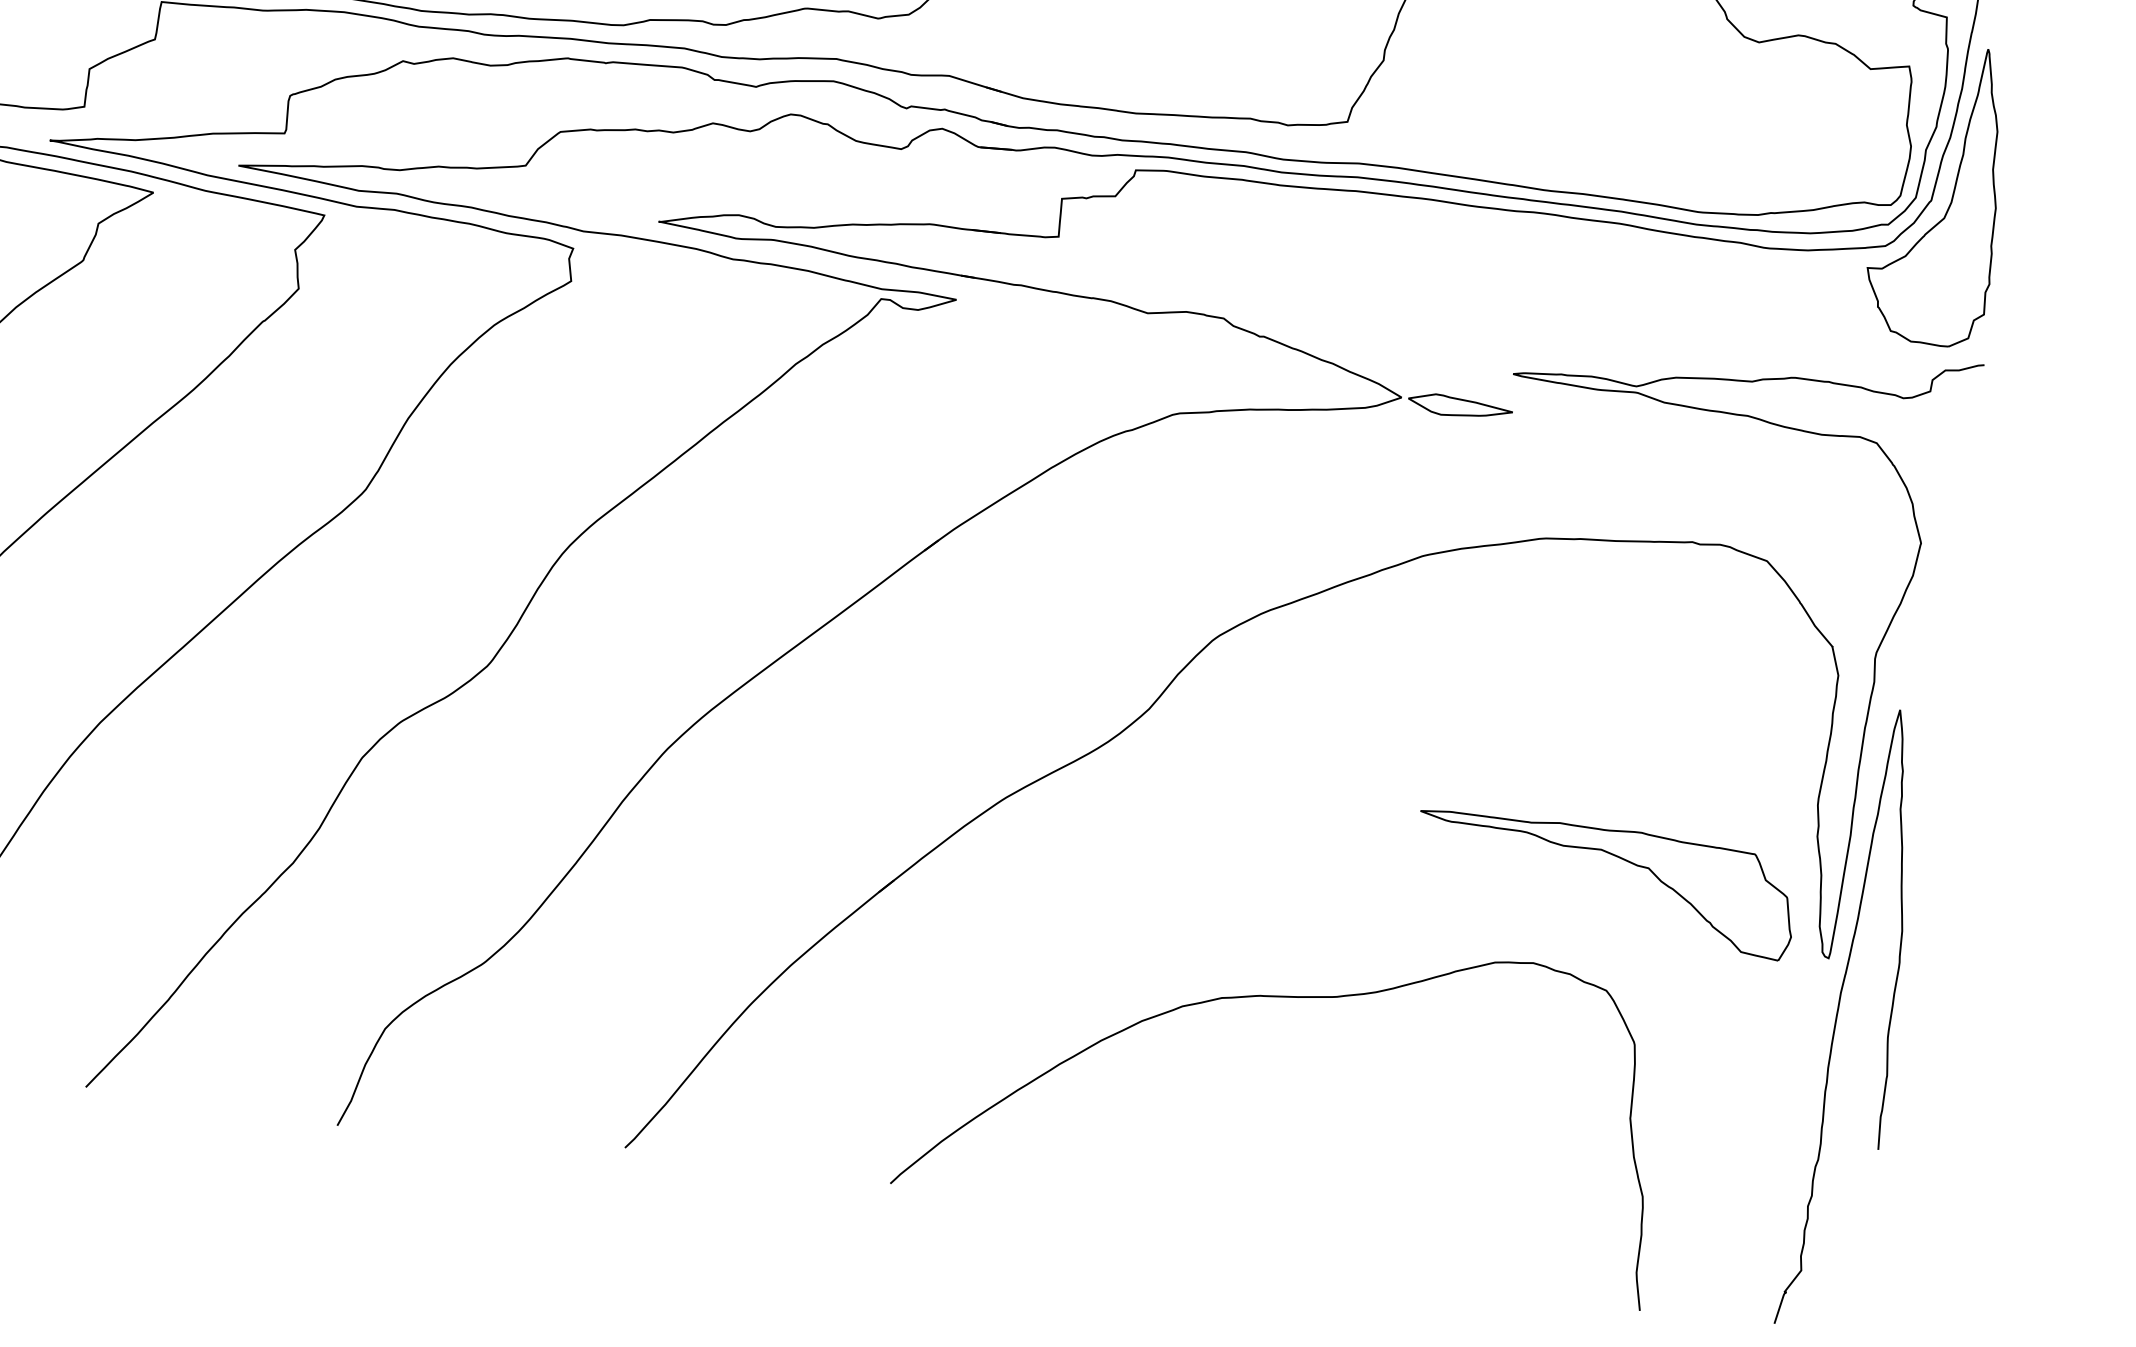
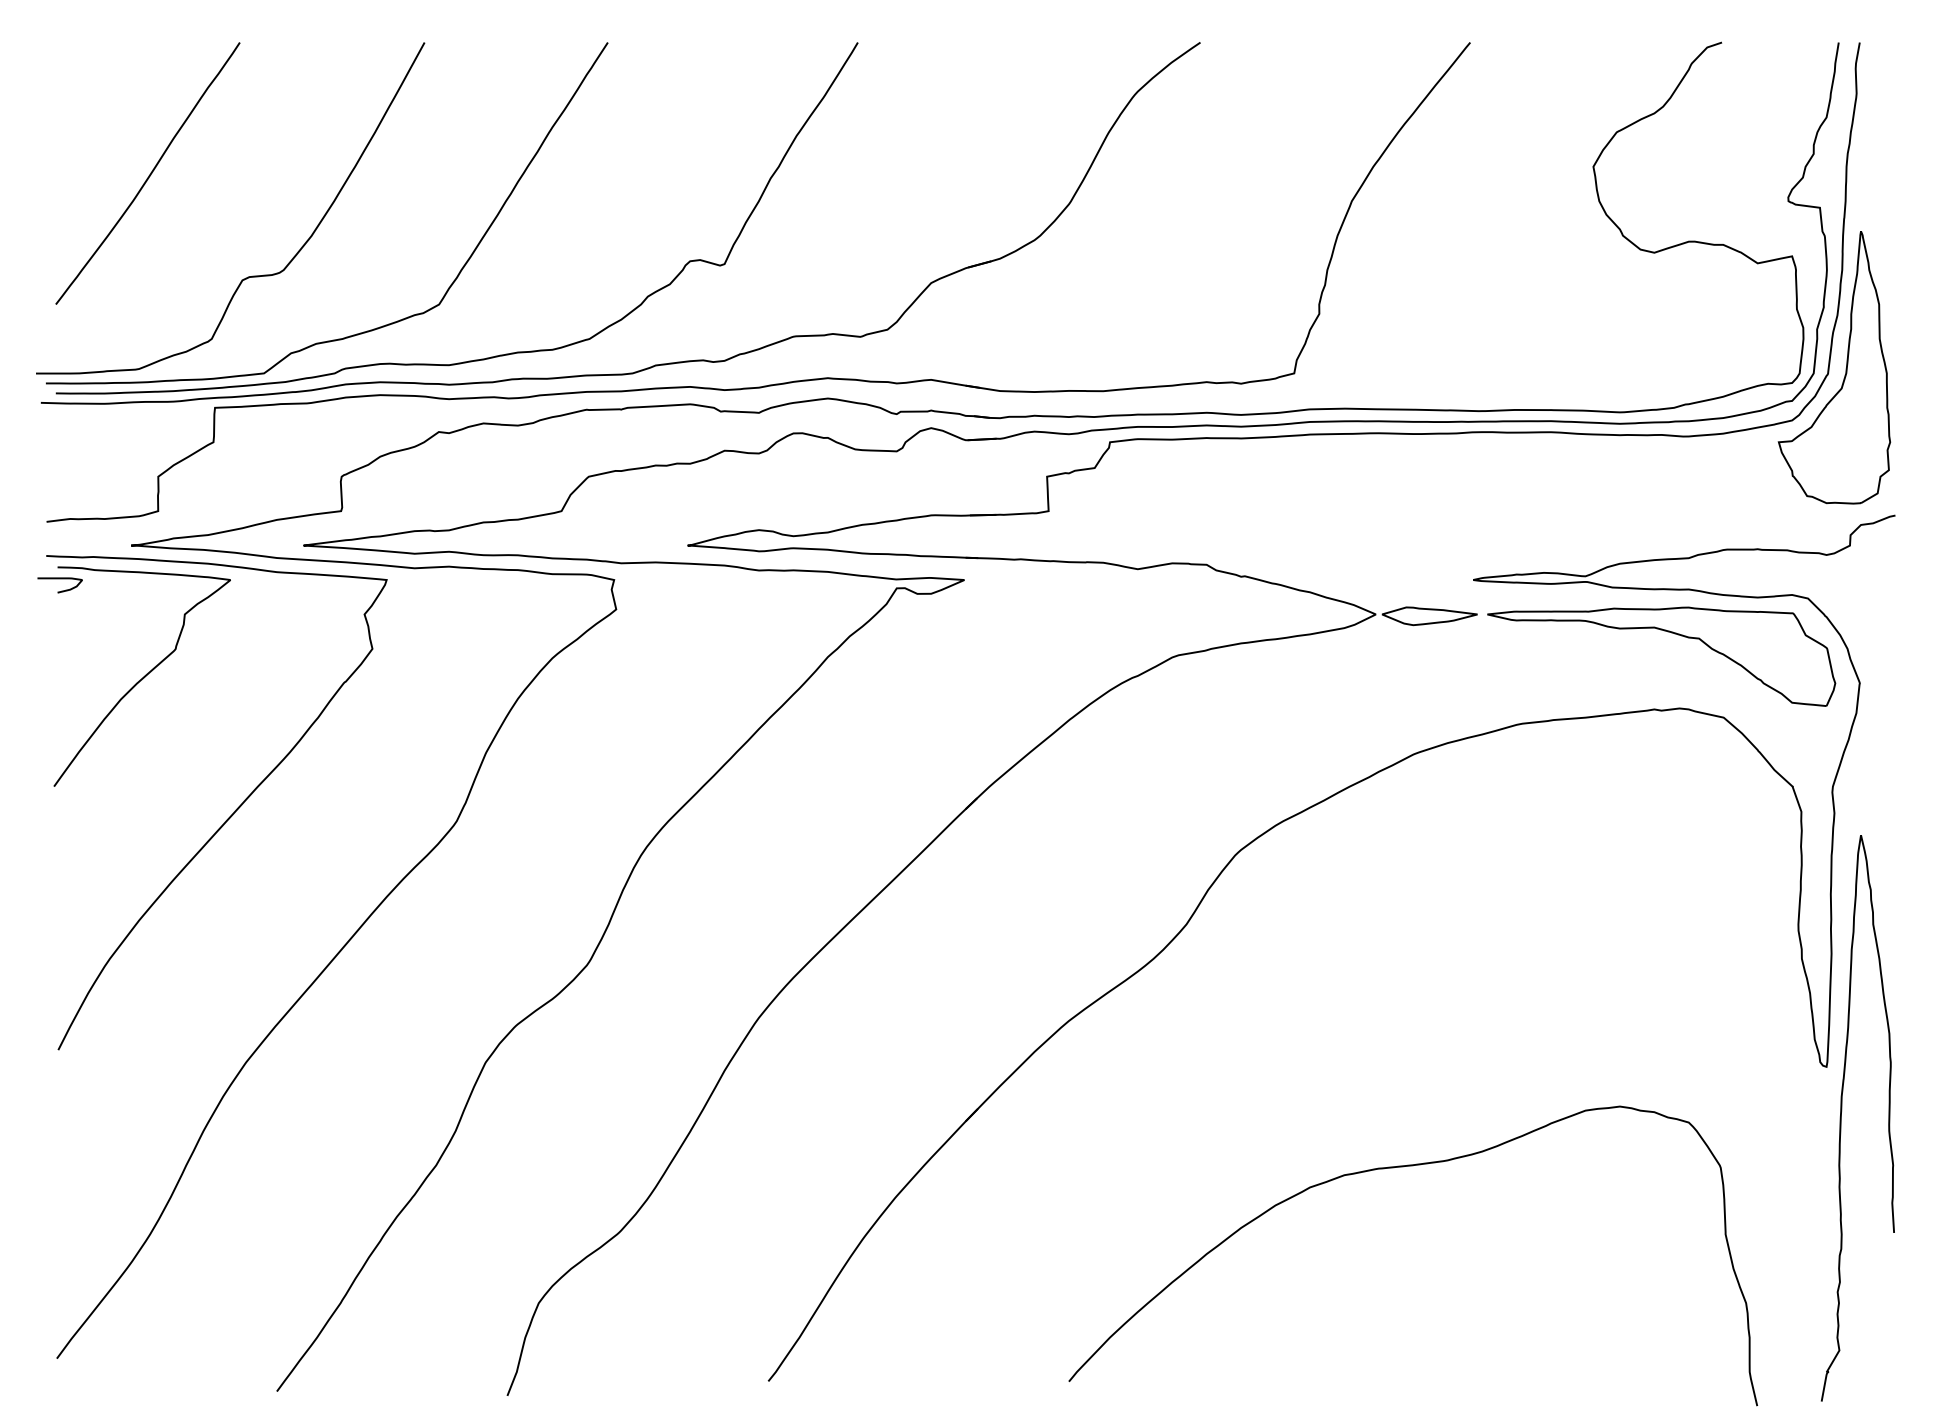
part: (1614, 857) -> (1667, 632), moved
curve: (1287, 998) -> (1403, 1167), moved

